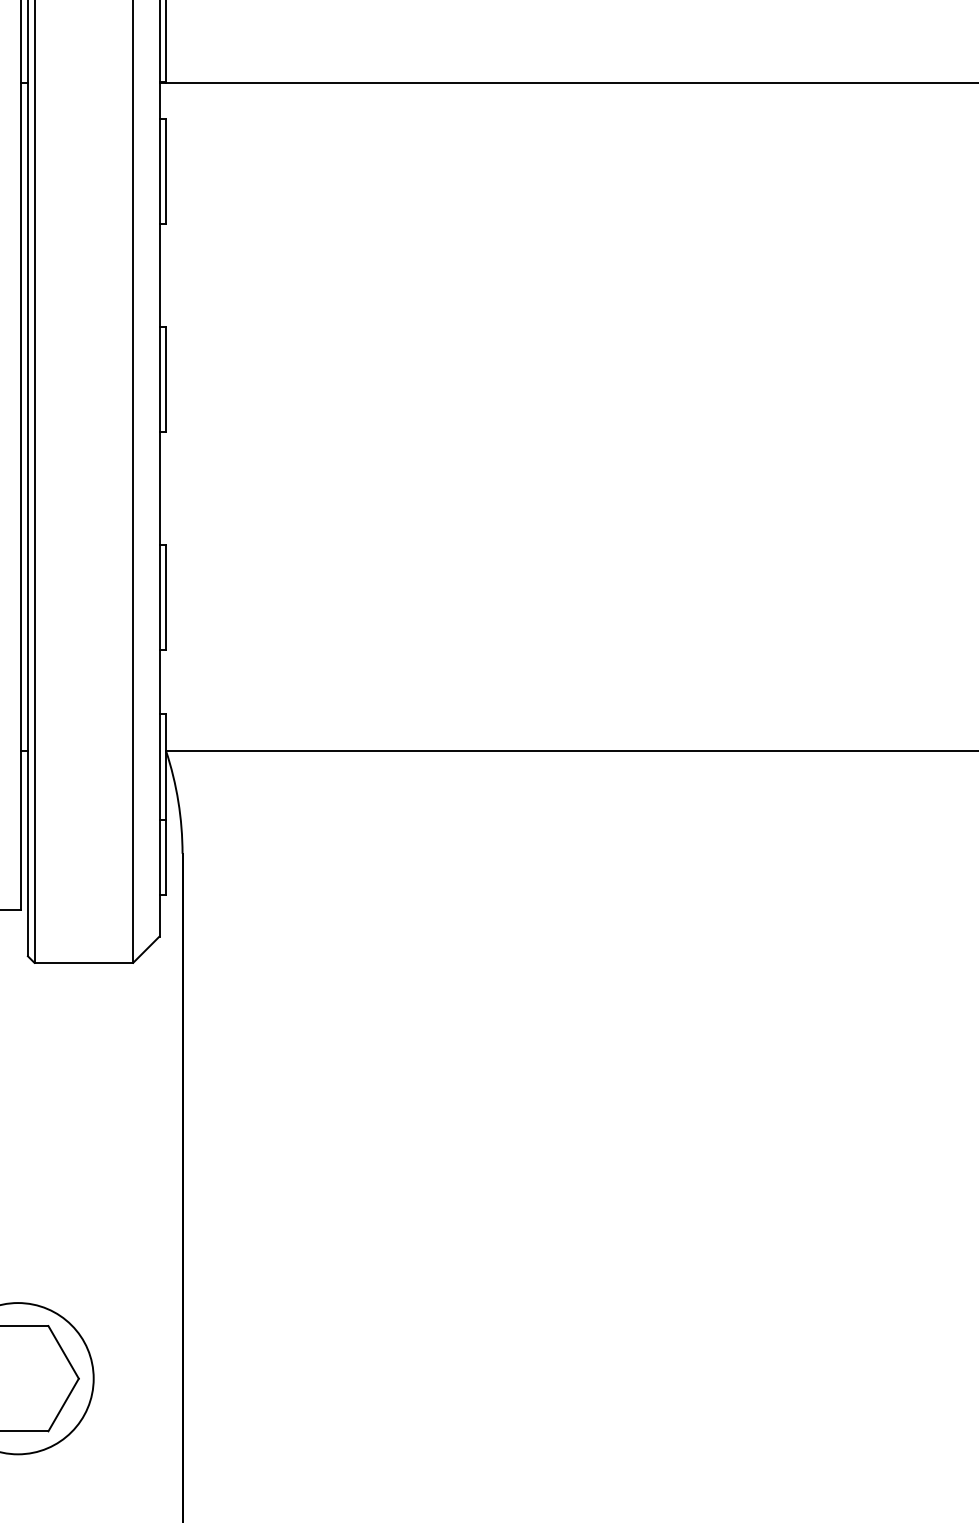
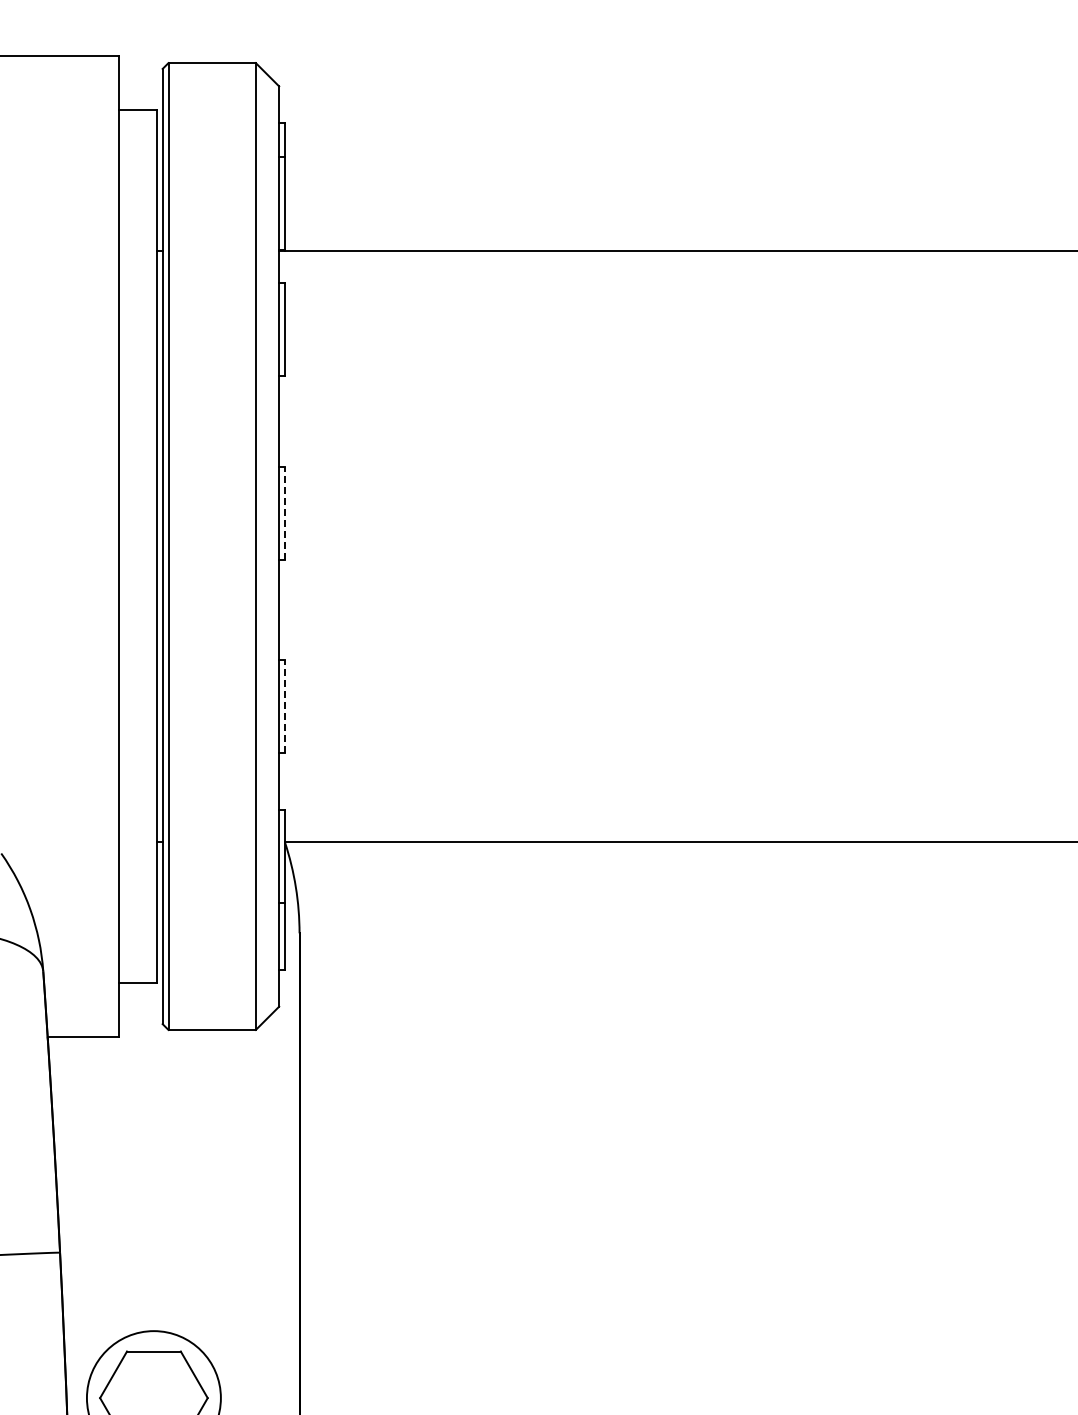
line: (166, 379) -> (285, 513), solid -> dashed
line: (166, 597) -> (285, 706), solid -> dashed

